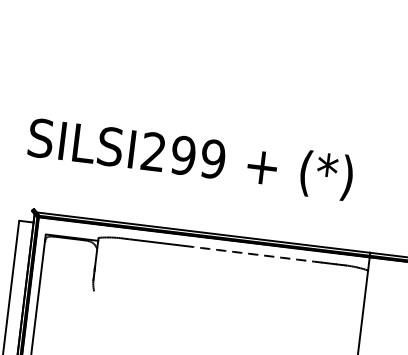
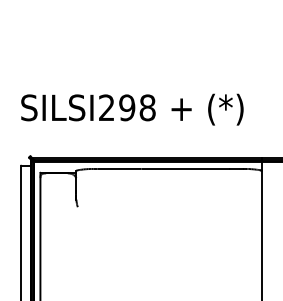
text: (212, 158) -> (147, 107), SILSI299 -> SILSI298
arc: (257, 255) -> (185, 169), dashed -> solid

